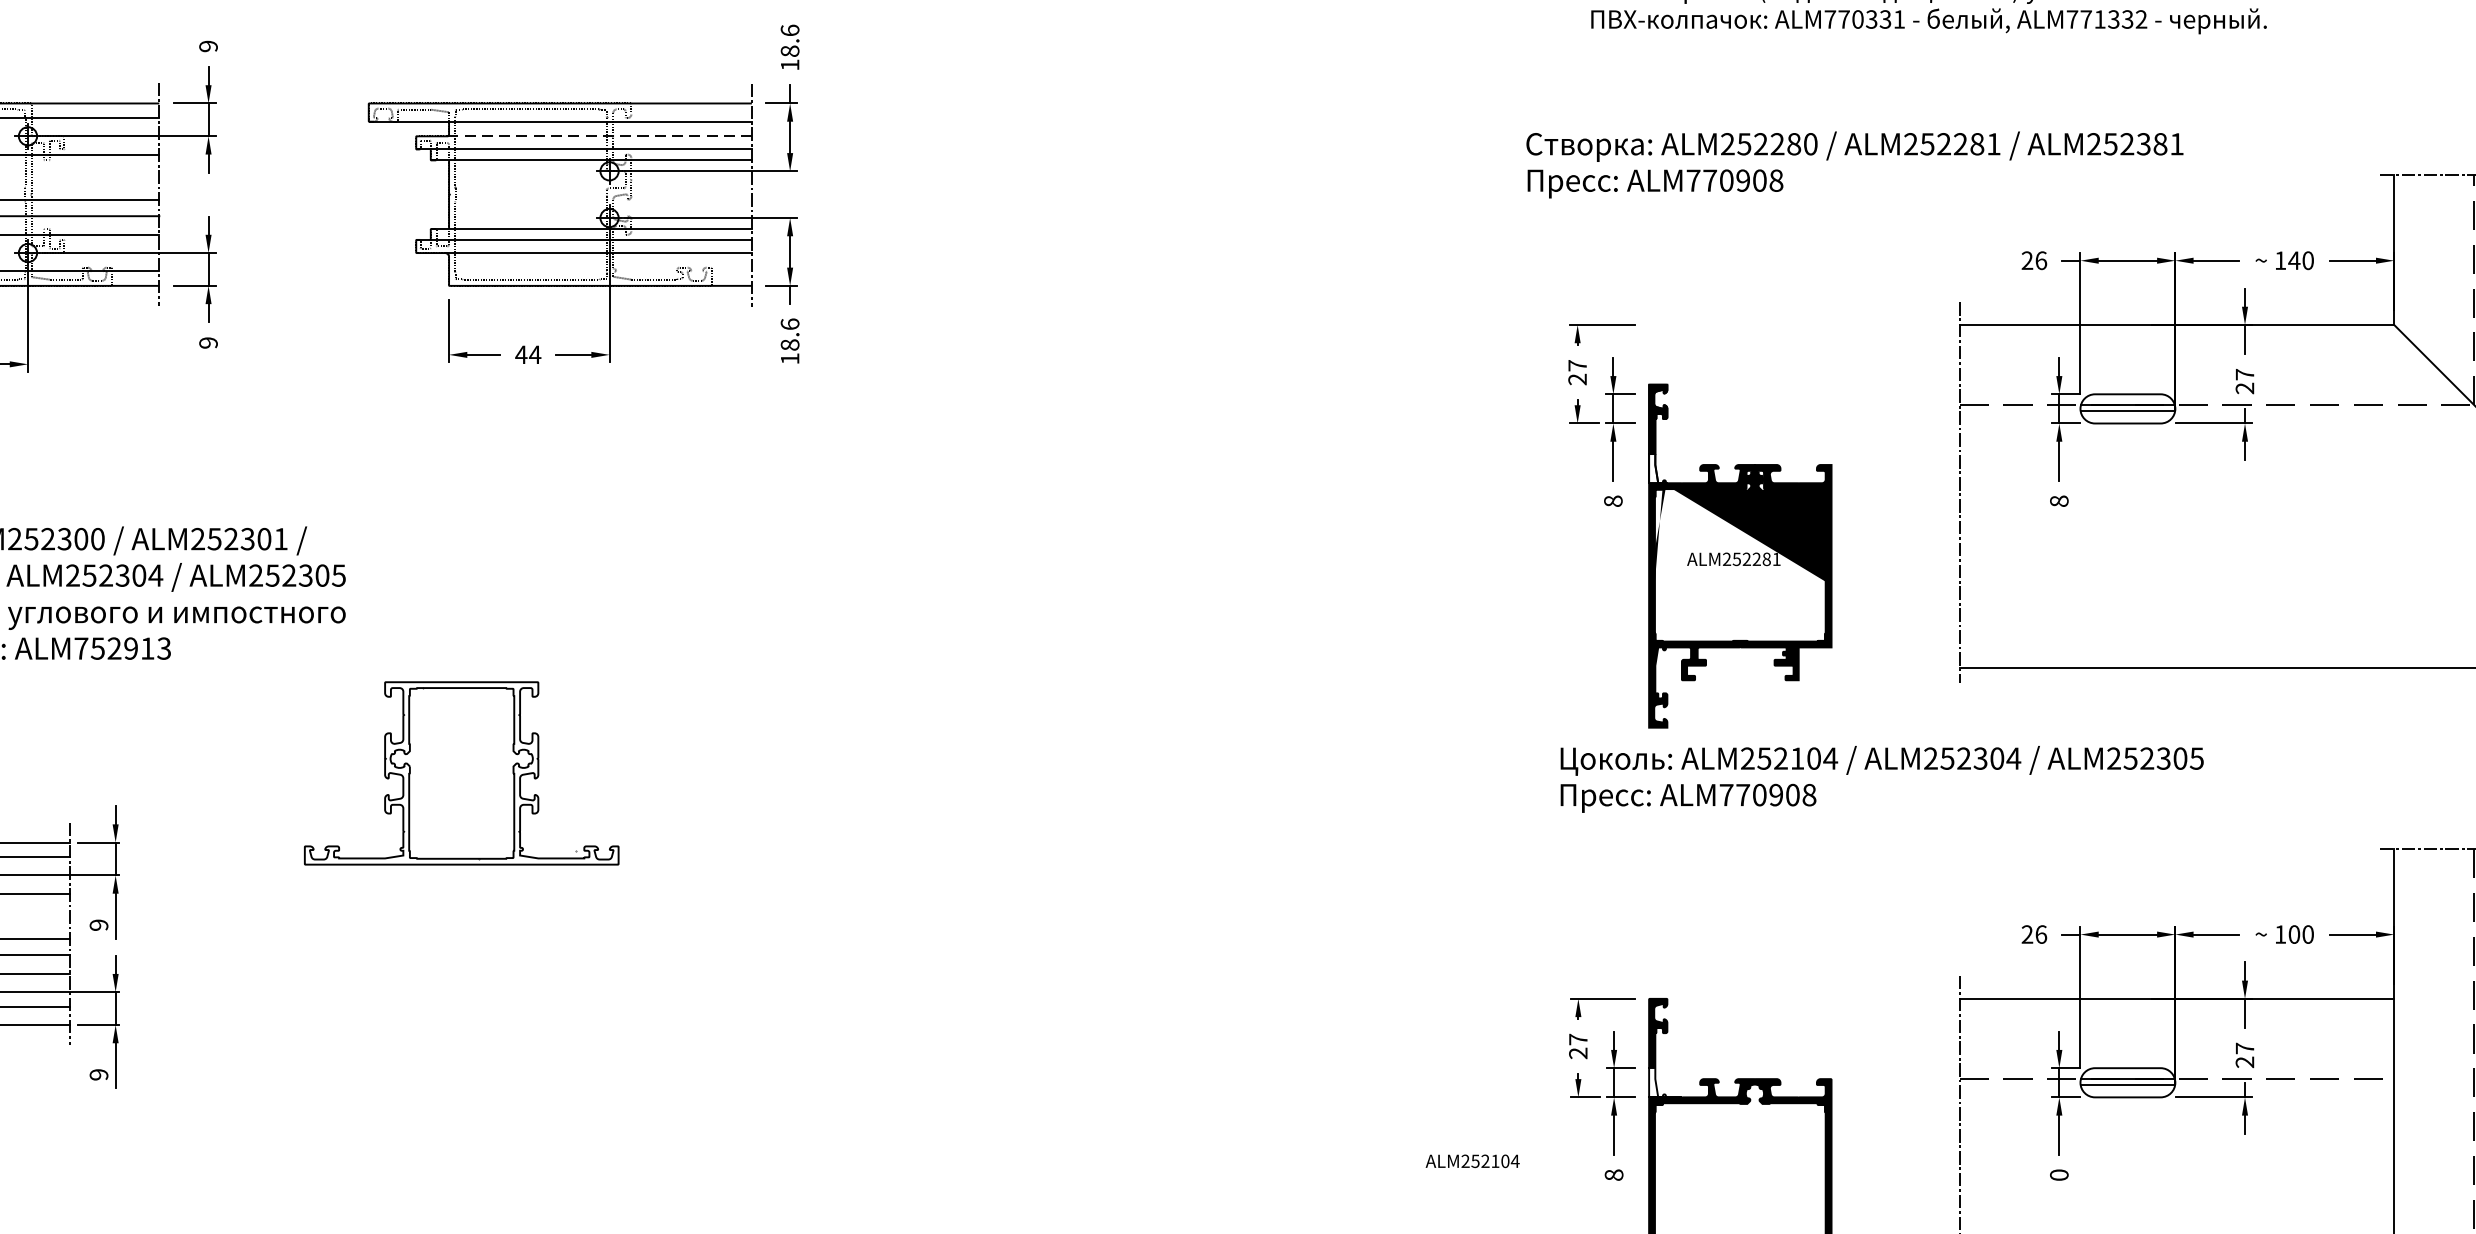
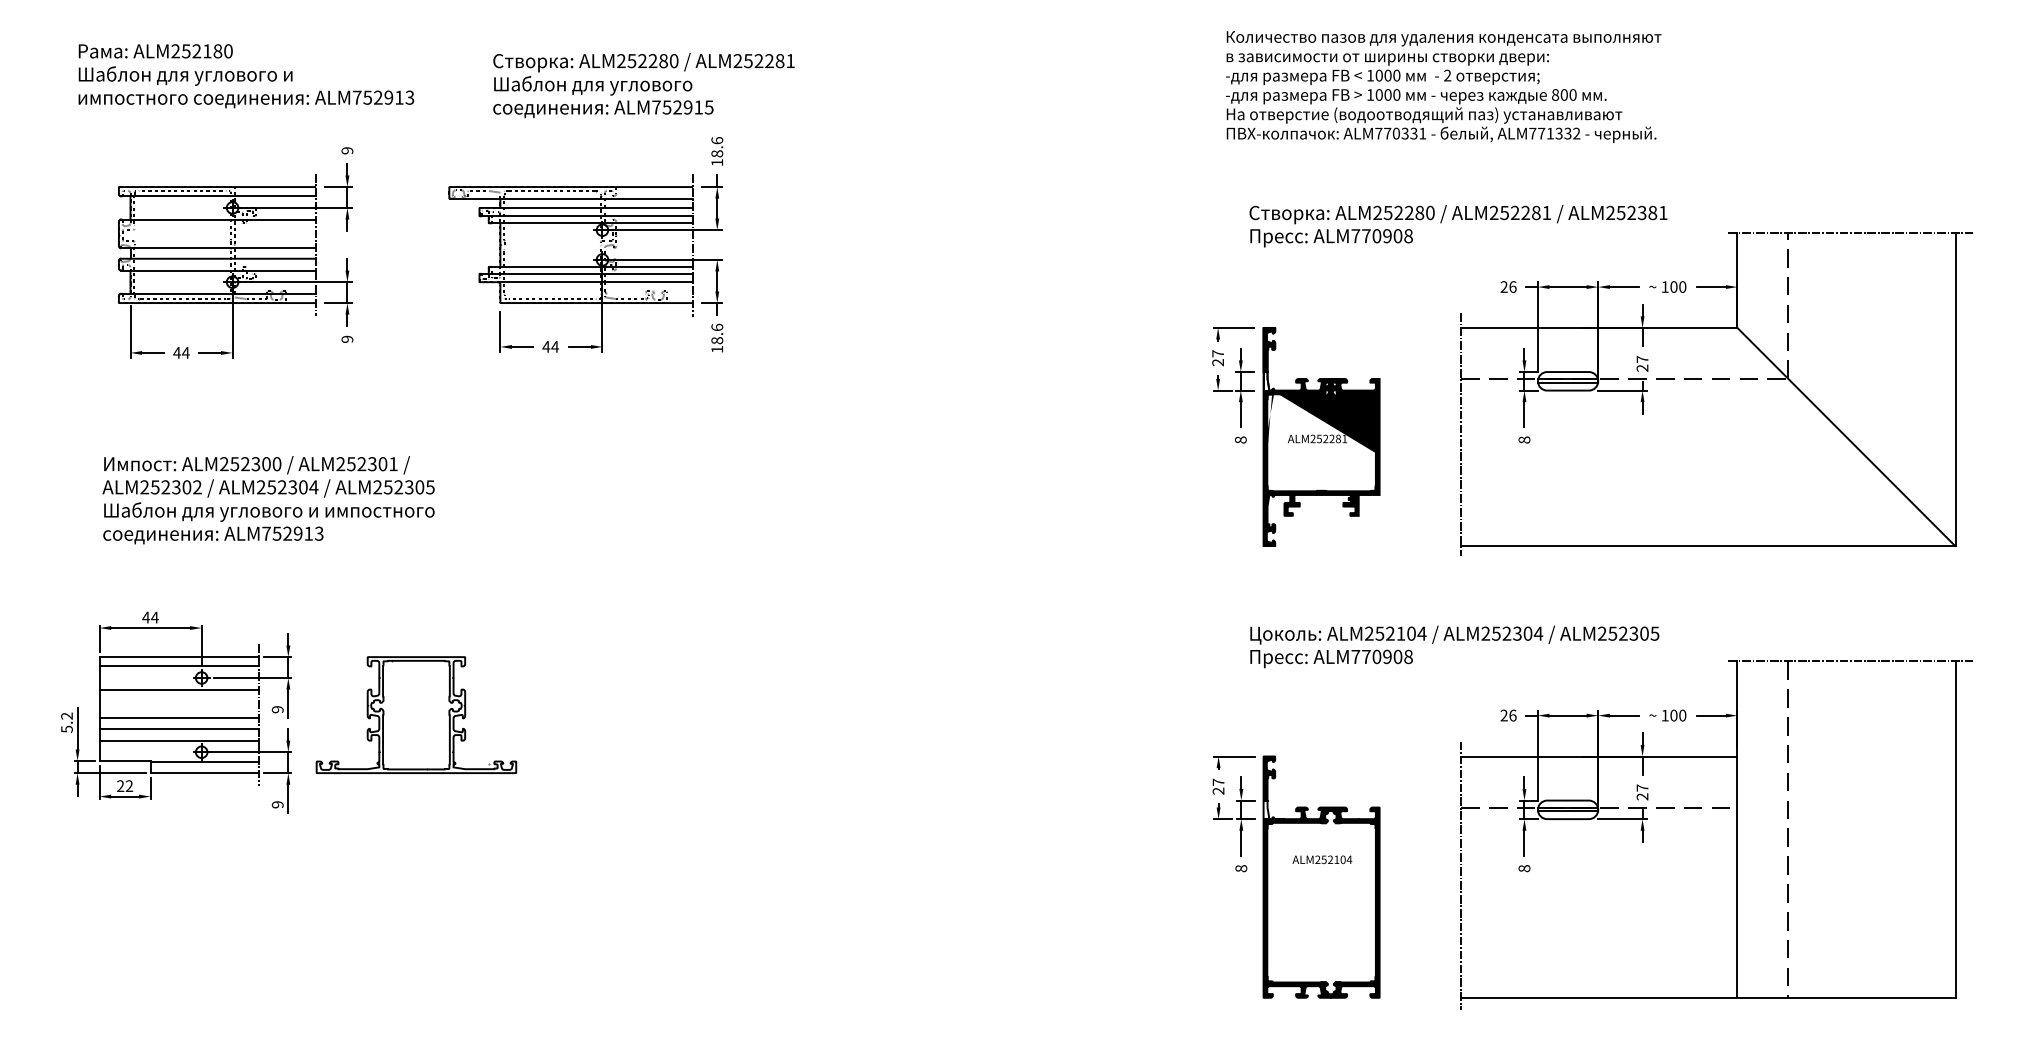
line: (600, 135) -> (596, 207), dashed -> solid
text: (1854, 163) -> (1458, 225), moved
text: (2293, 259) -> (1673, 286), 140 -> 100
part: (1740, 555) -> (1321, 436), moved
part: (461, 772) -> (416, 714), moved
text: (1881, 778) -> (1454, 646), moved
text: (1472, 1160) -> (1322, 859), moved
text: (2059, 1174) -> (1524, 868), 0 -> 8

